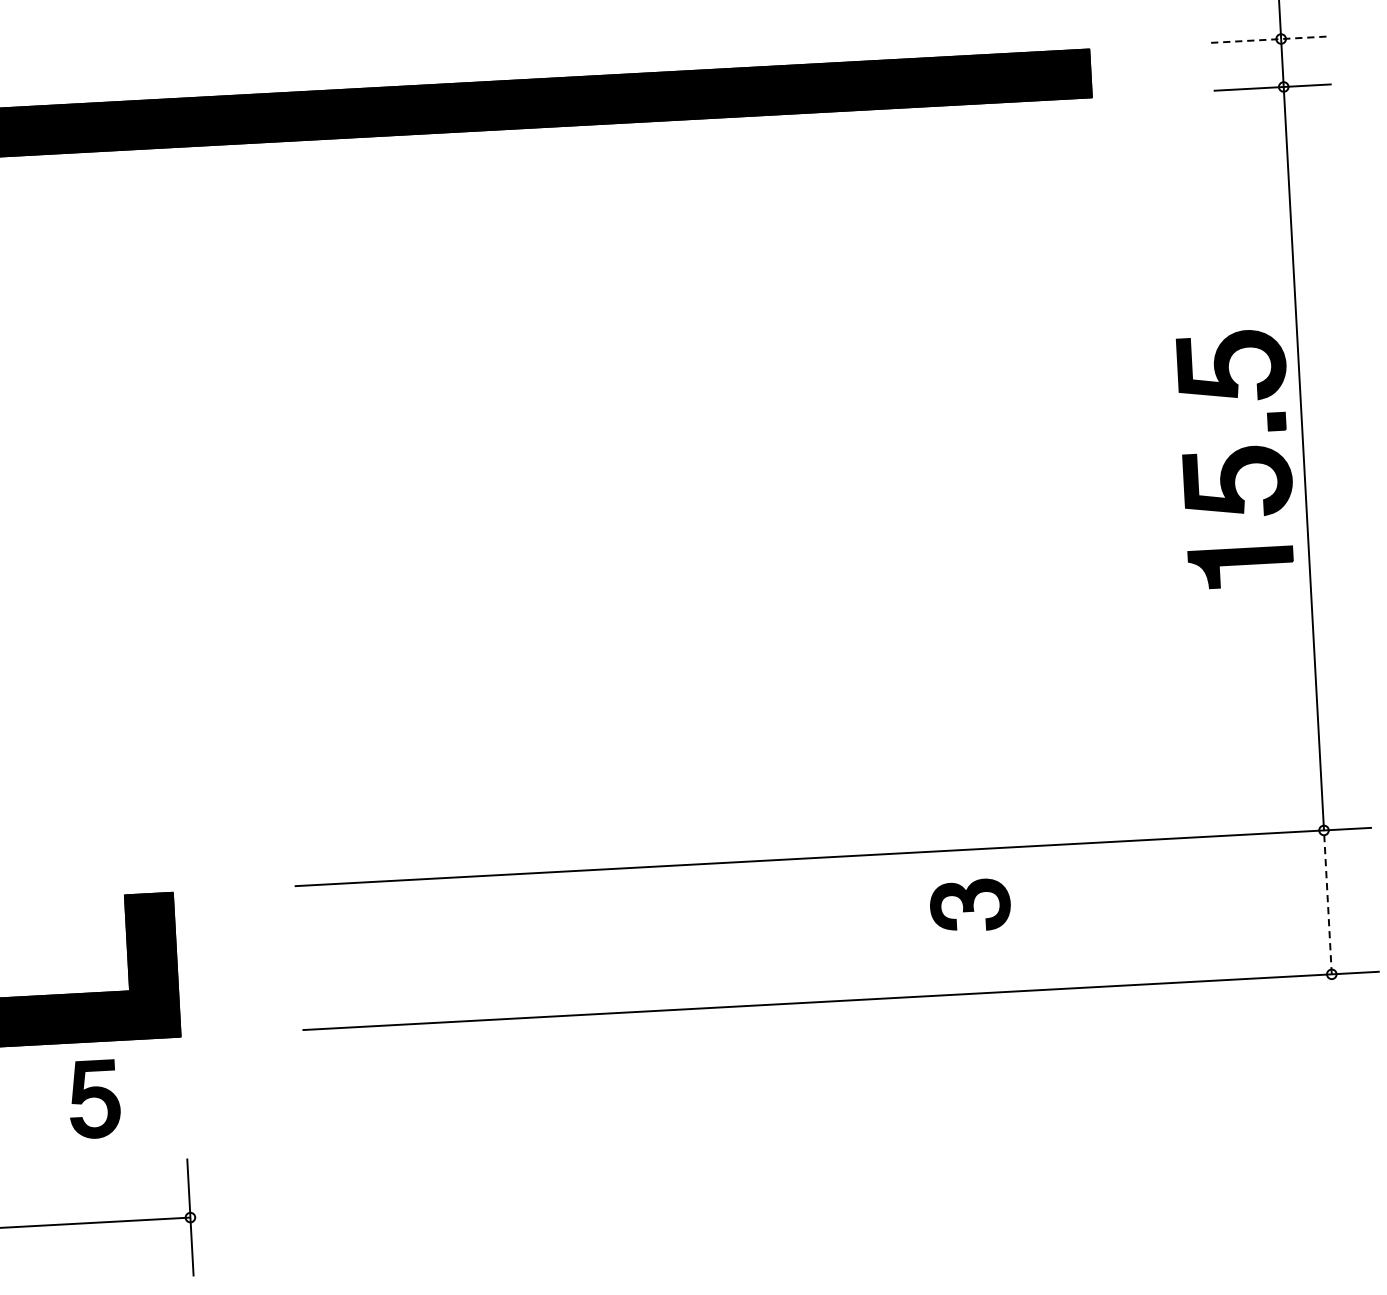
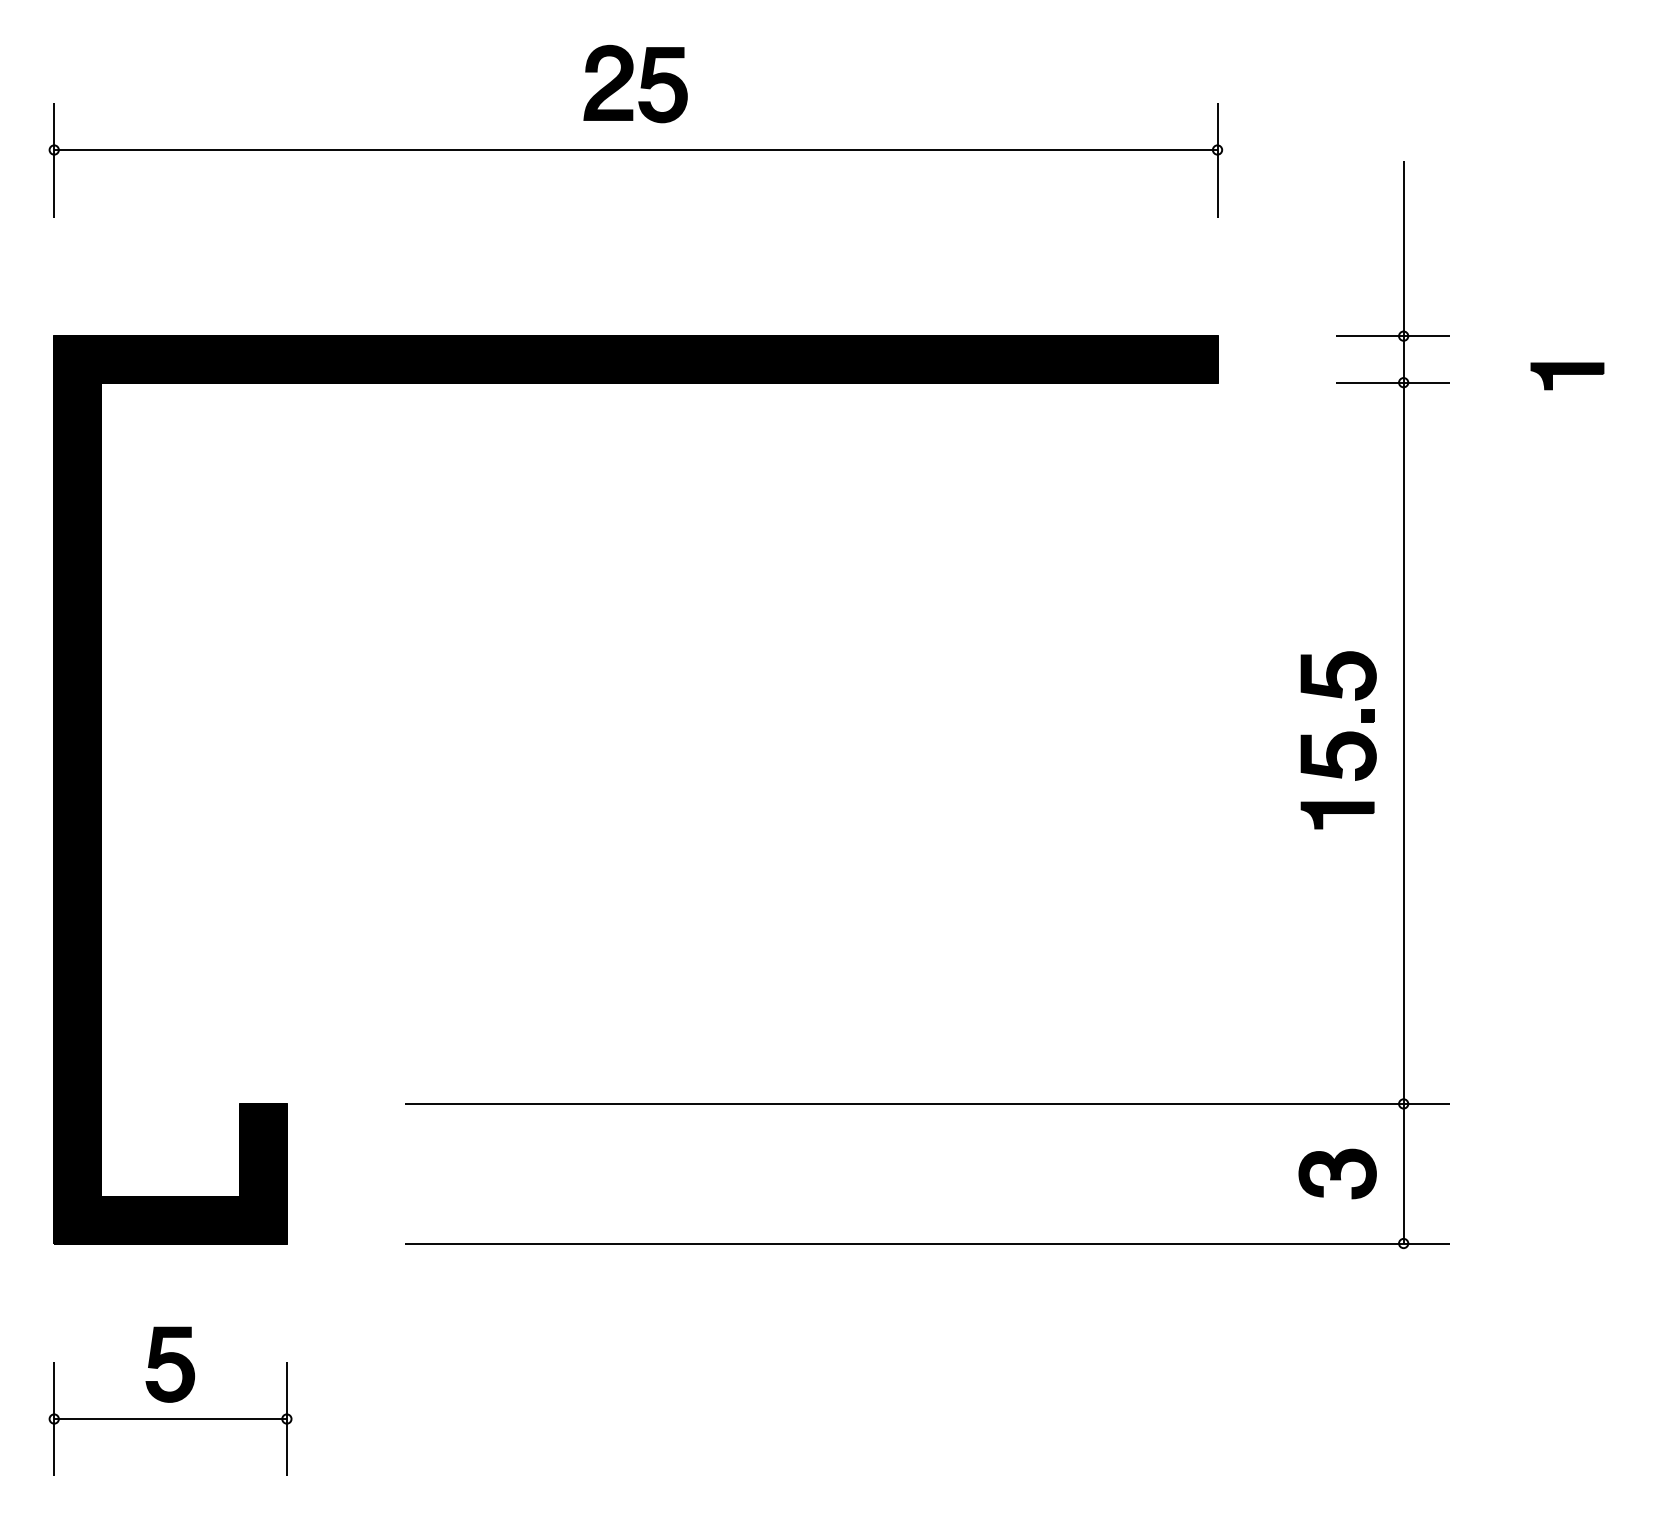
line: (1270, 39) -> (1393, 336), dashed -> solid
part: (1236, 459) -> (1338, 740), size x0.71
line: (1327, 902) -> (1403, 1173), dashed -> solid
part: (970, 904) -> (1337, 1173), moved
part: (93, 1099) -> (169, 1364), moved

